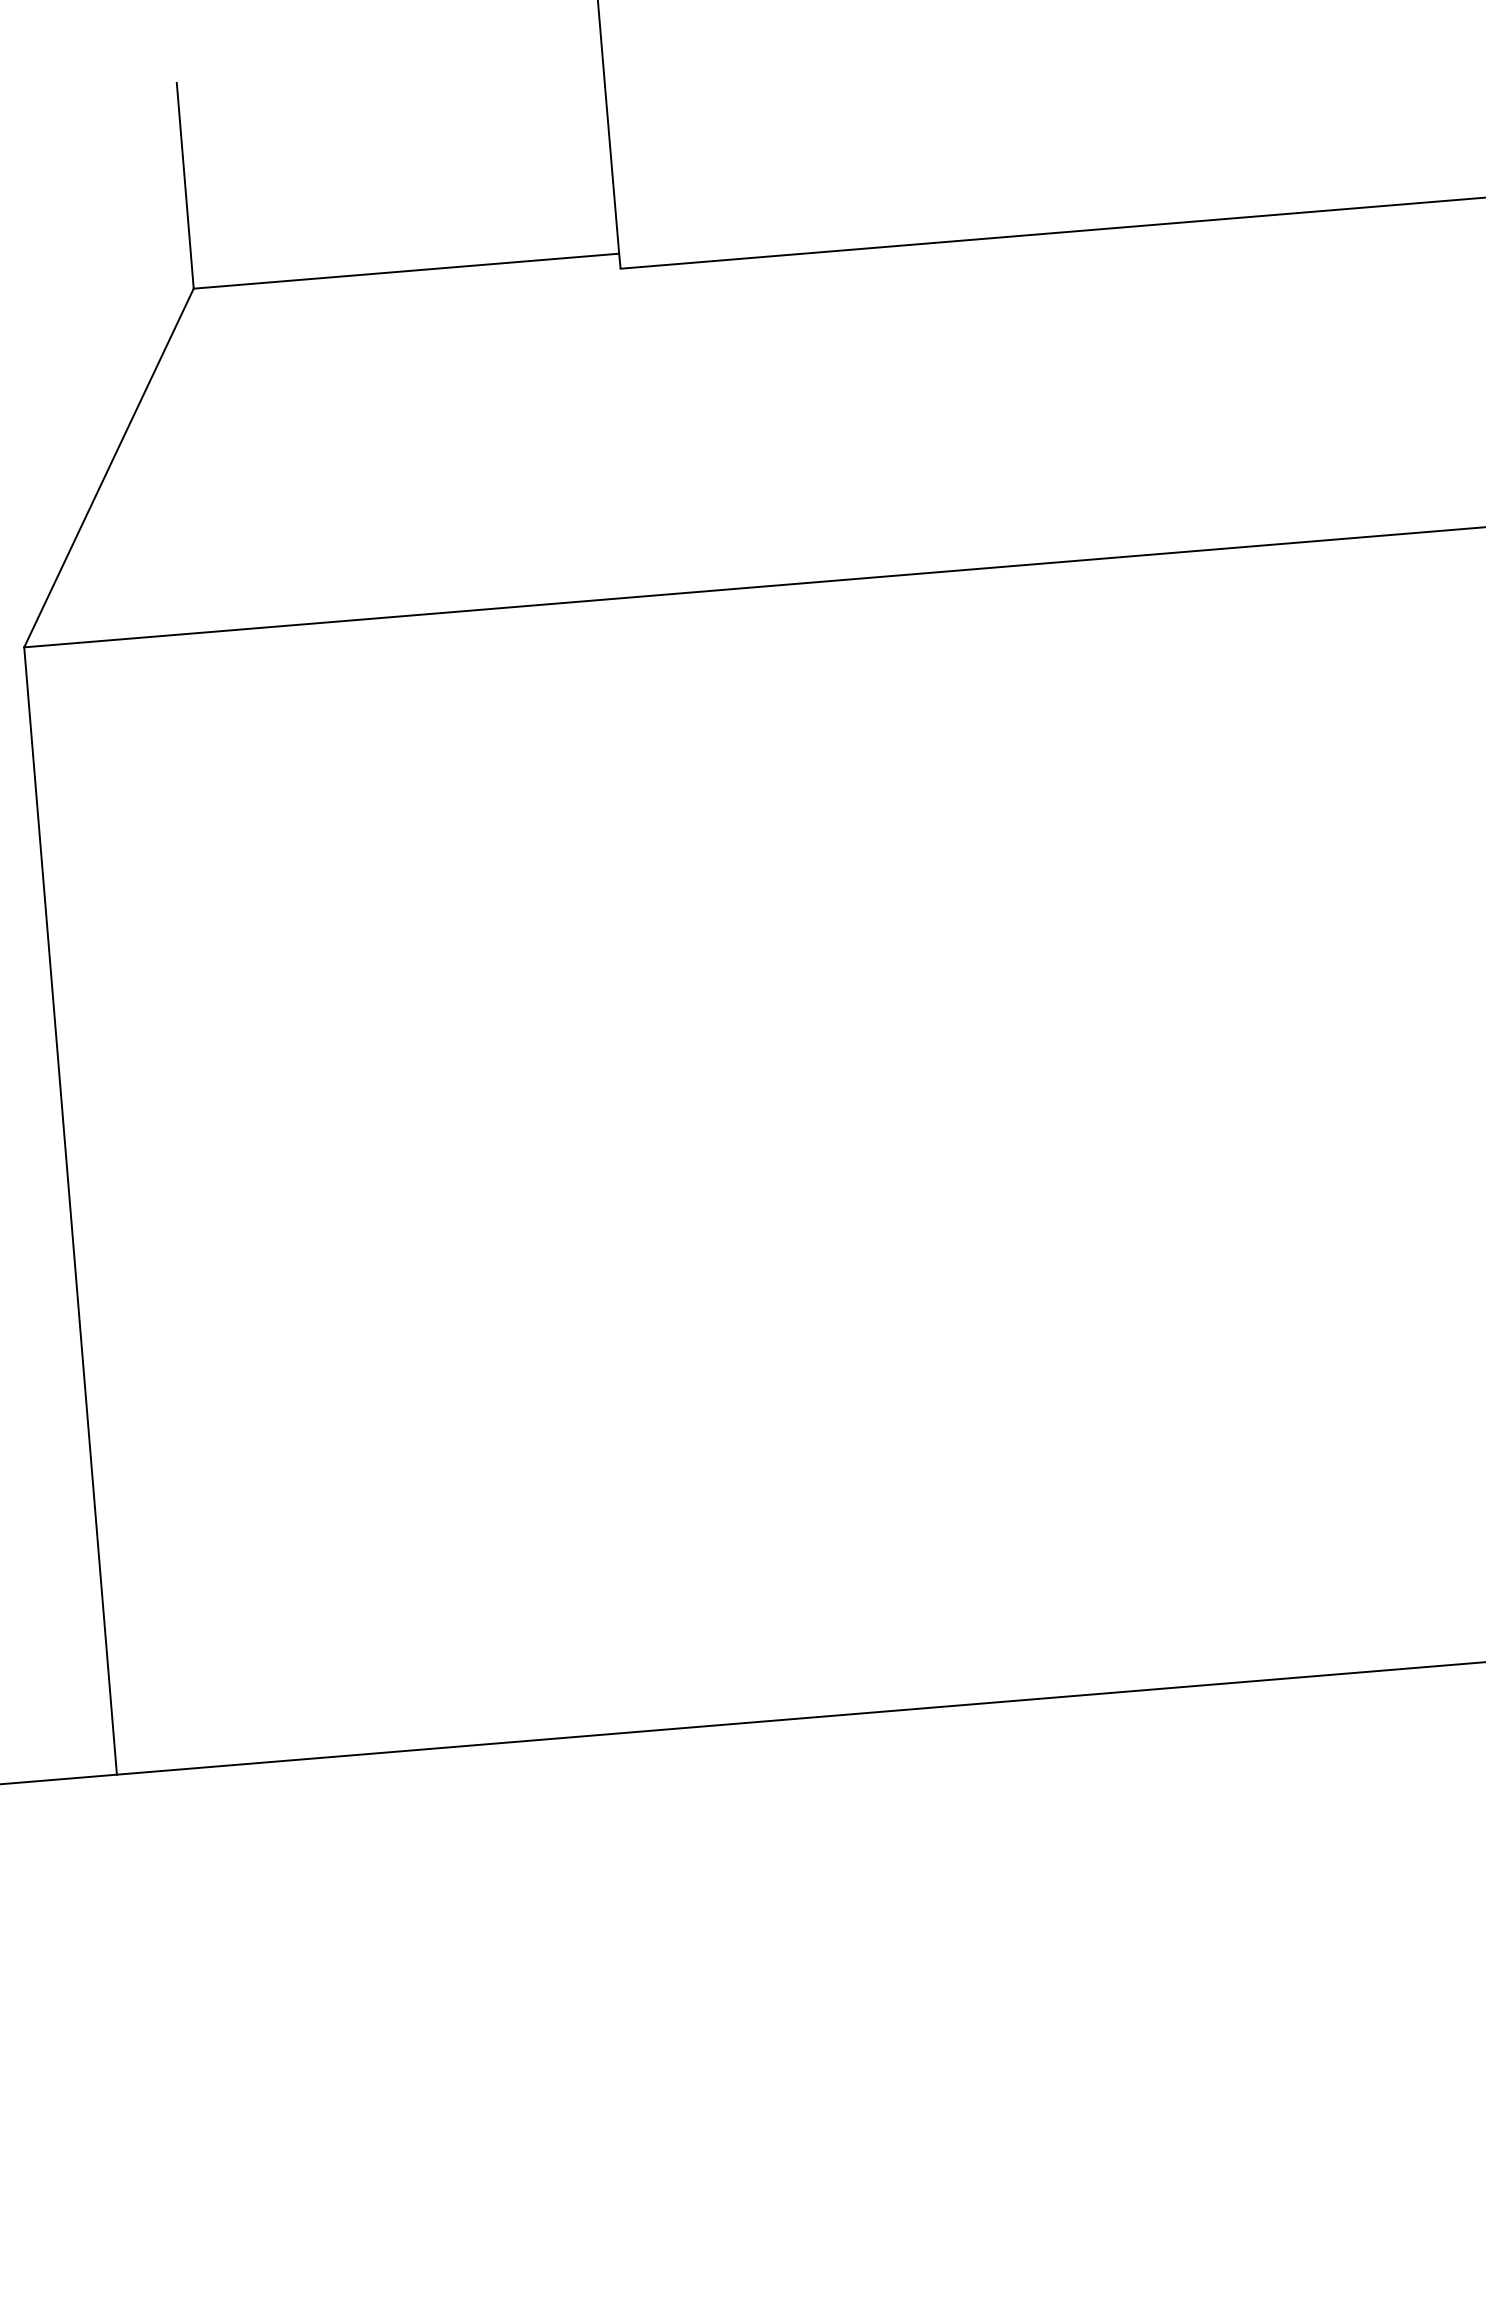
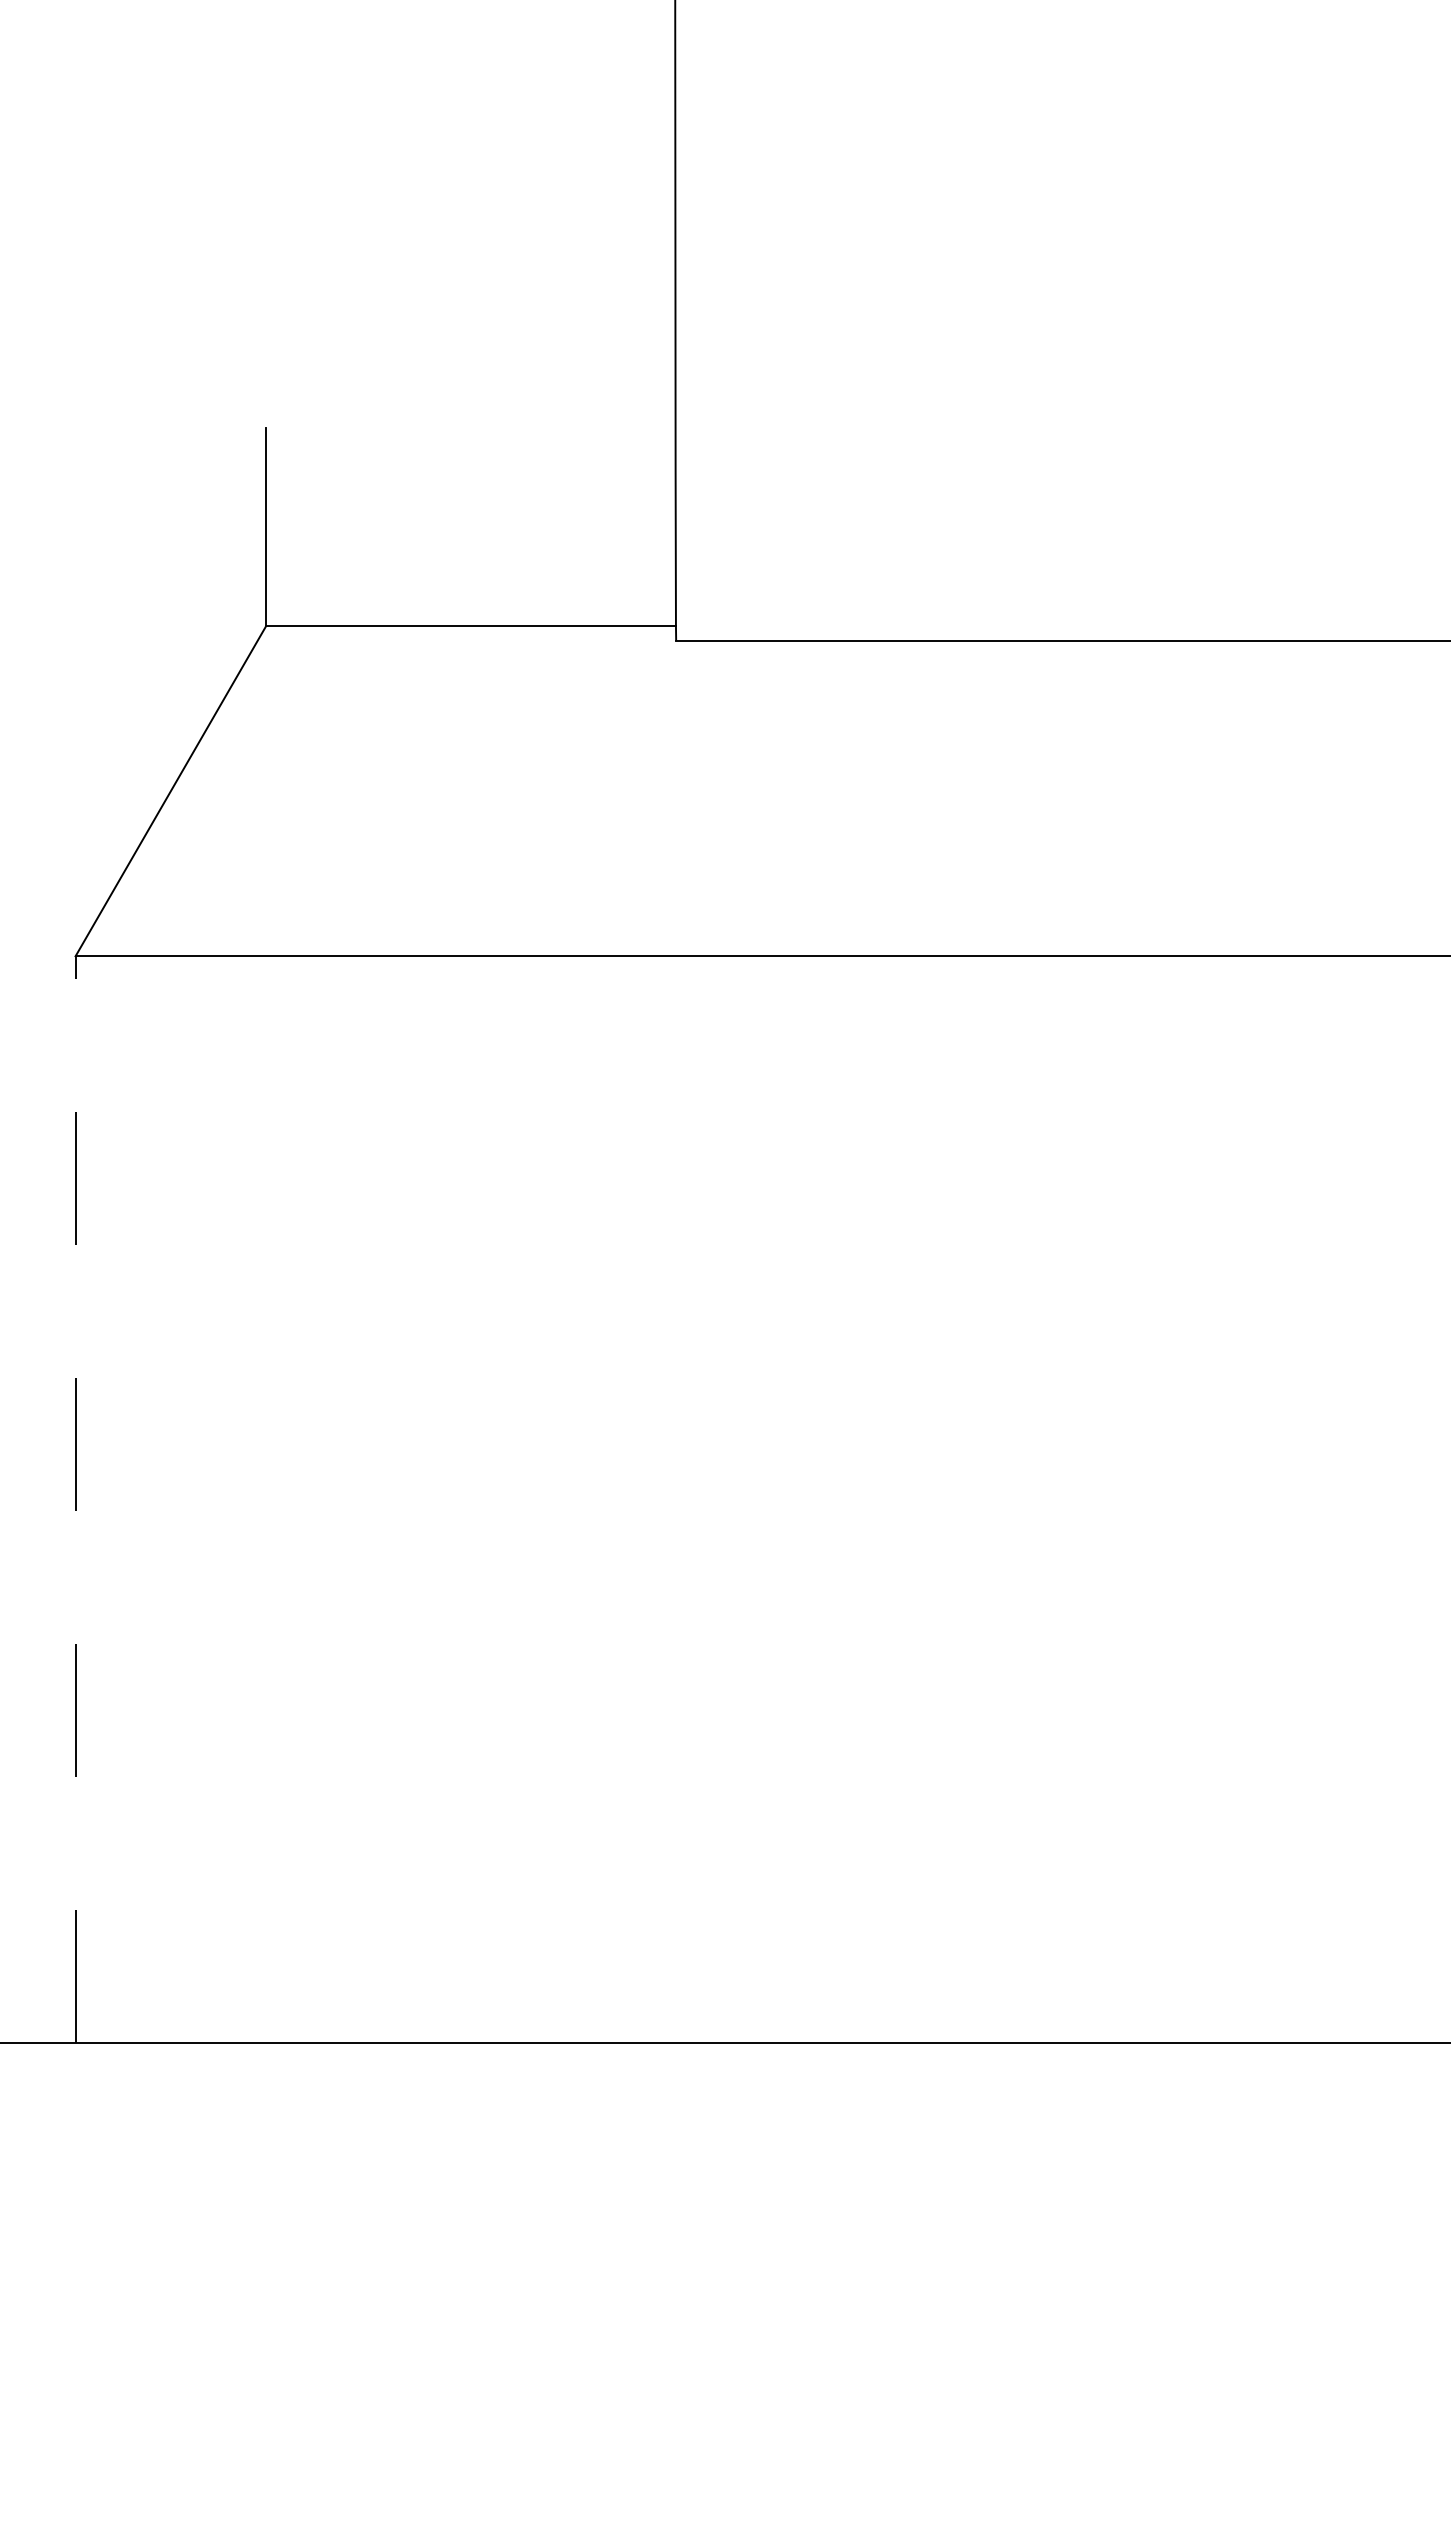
line: (70, 1210) -> (75, 1498), solid -> dashed

